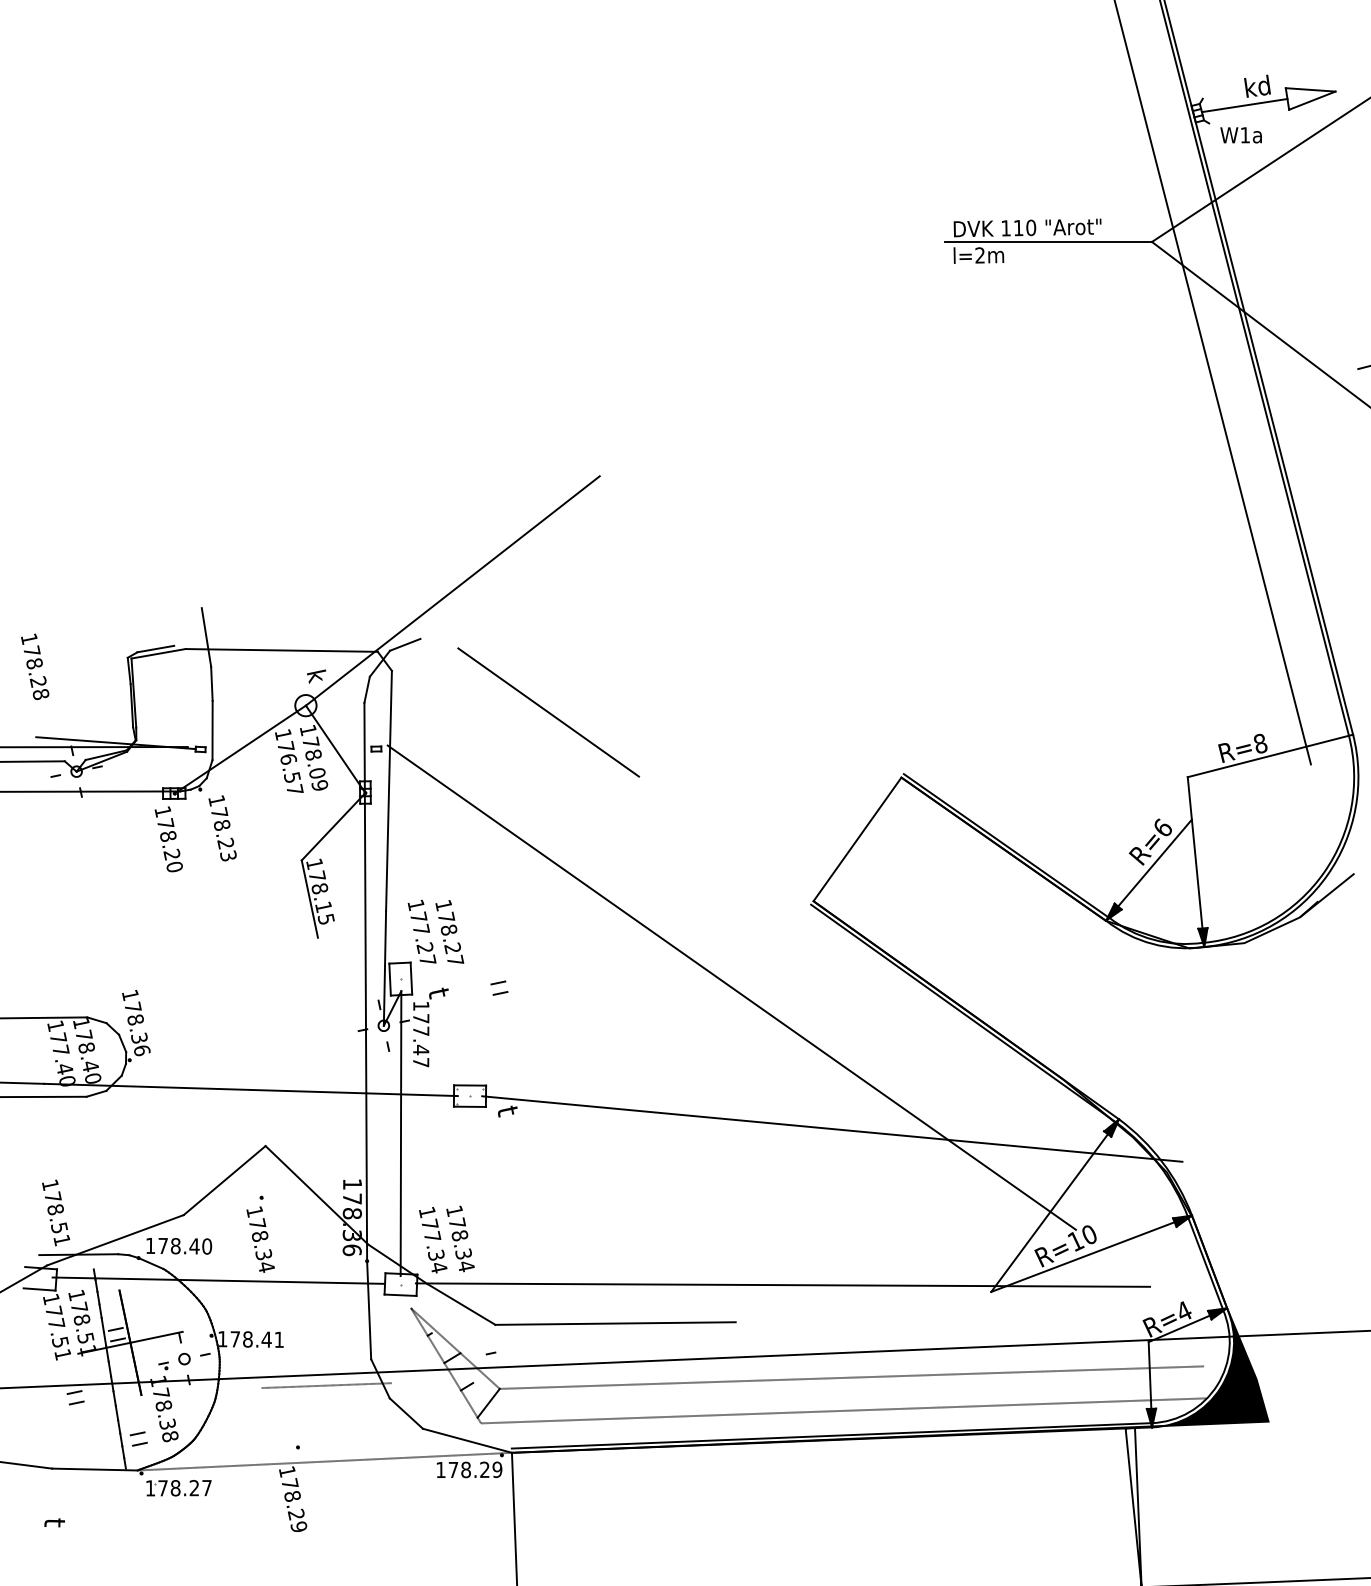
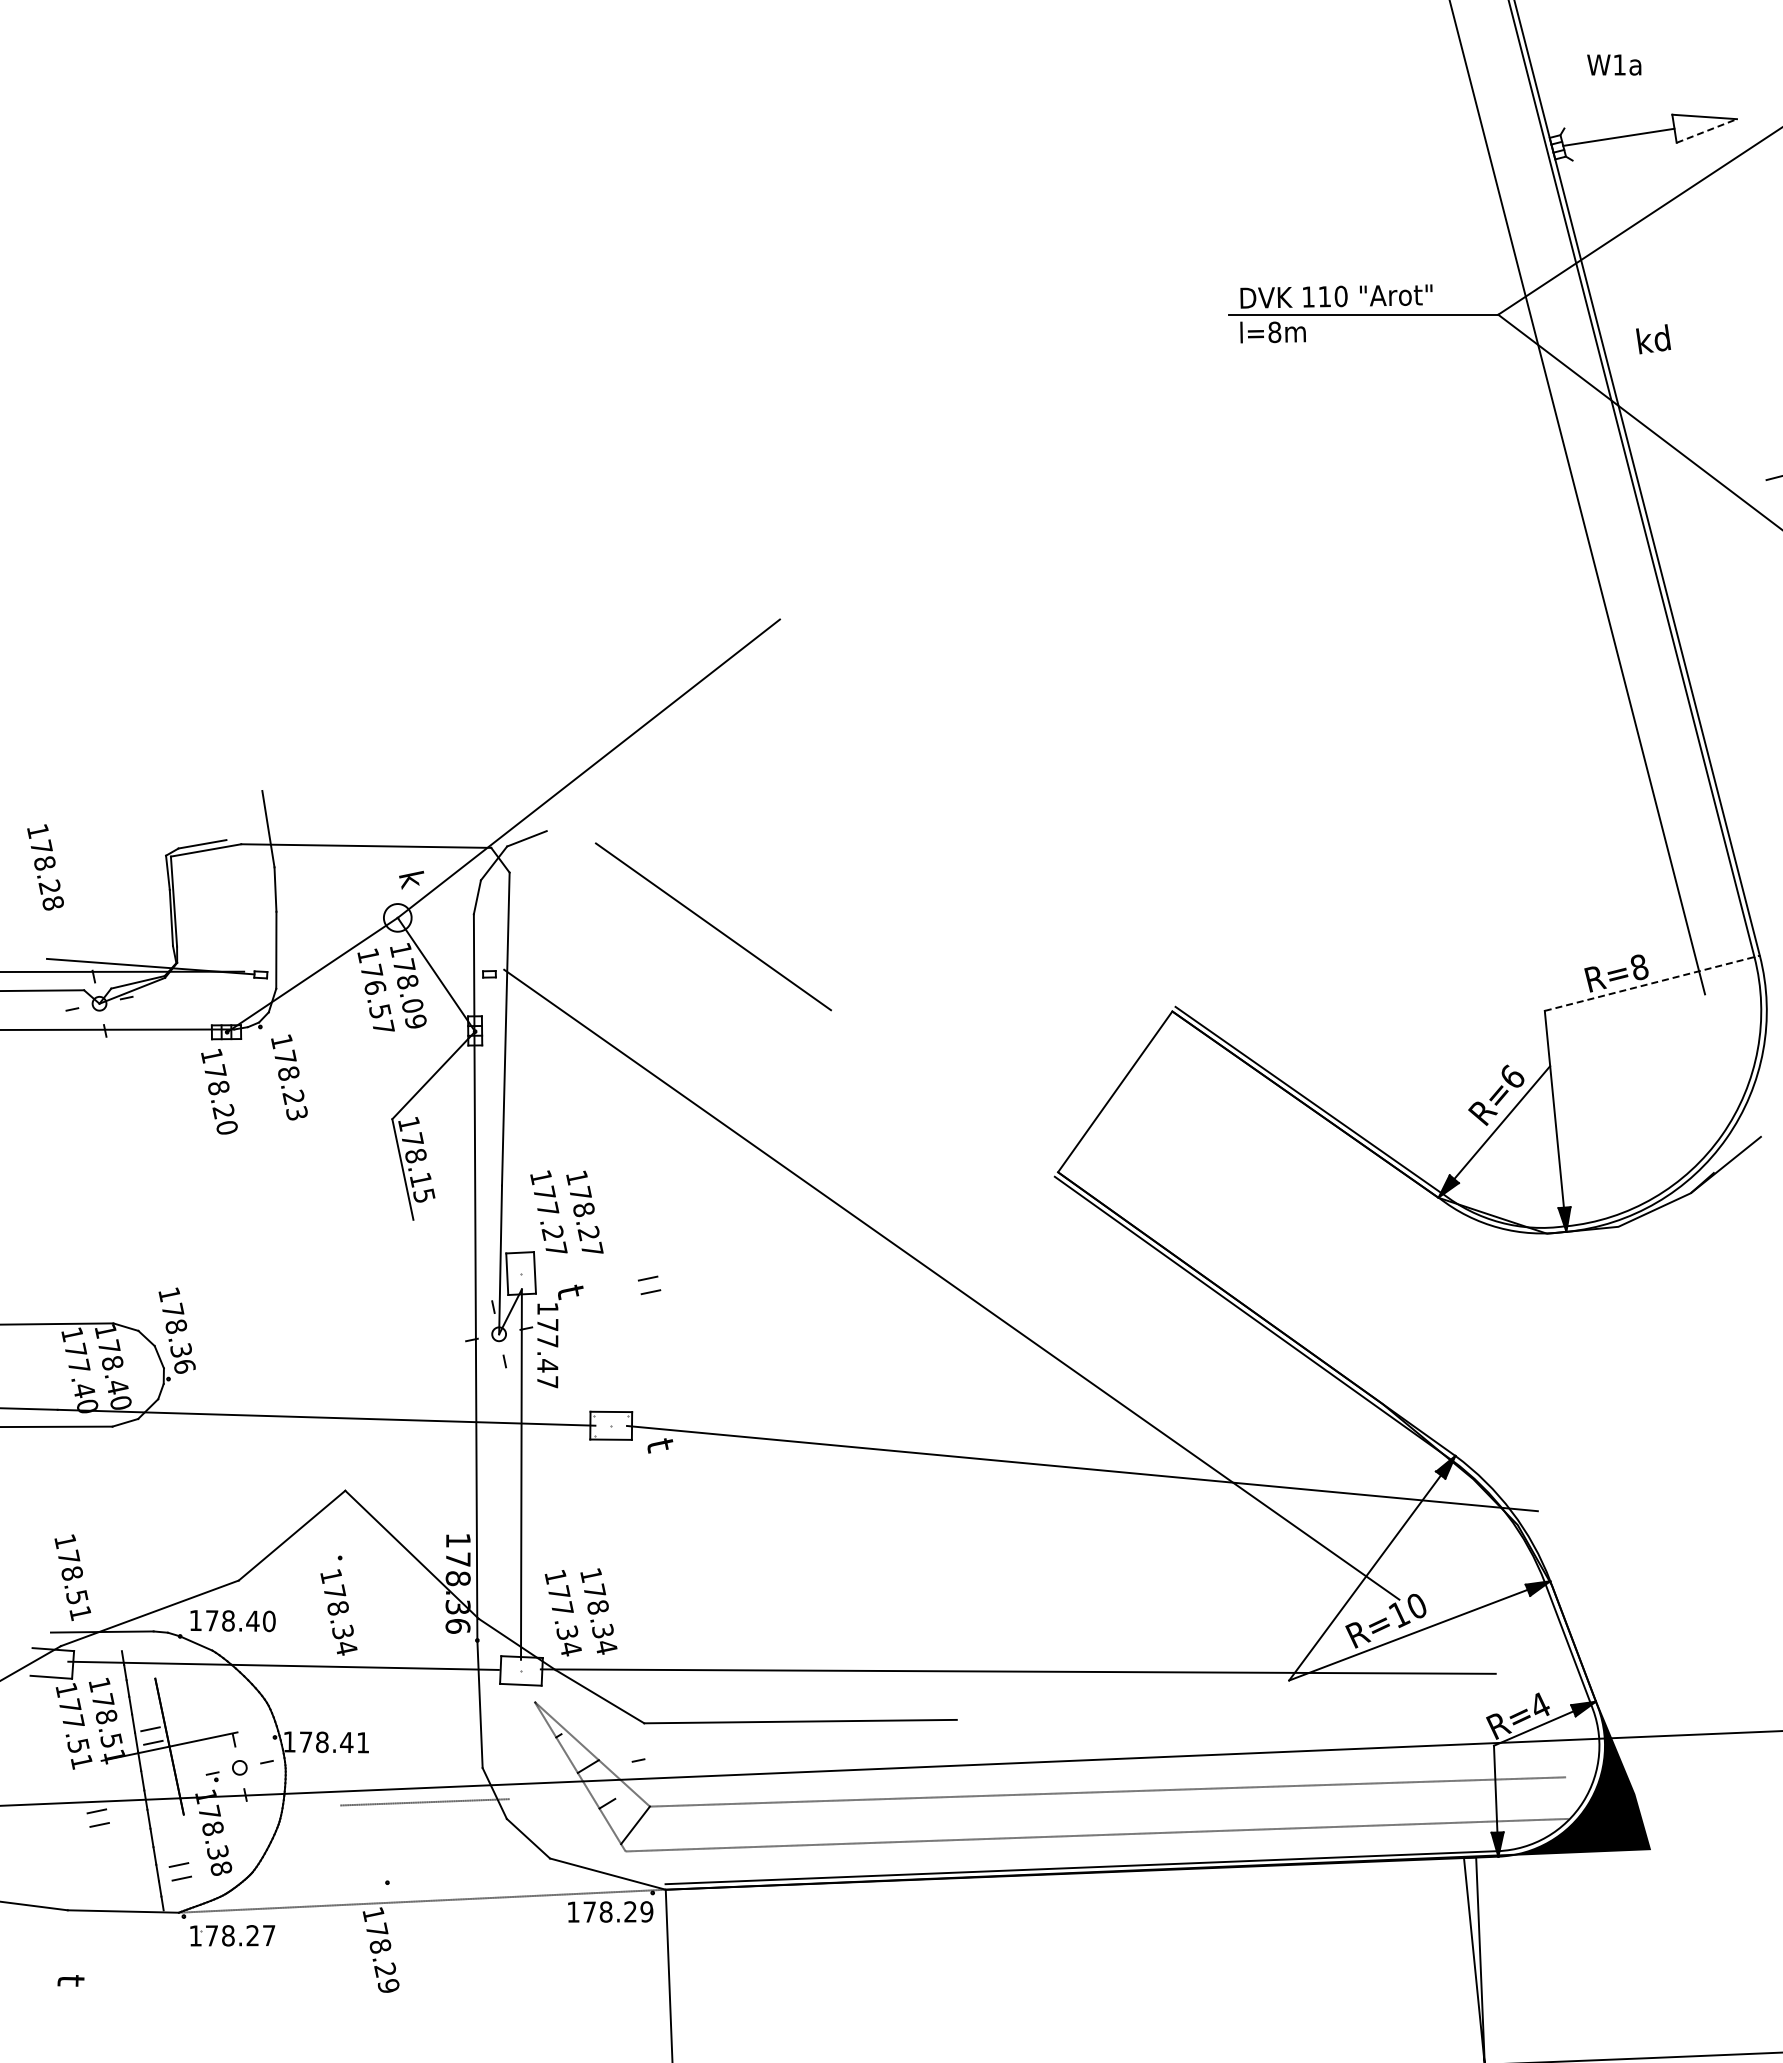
text: (1257, 86) -> (1653, 339), moved
line: (1312, 100) -> (1707, 130), solid -> dashed
text: (1241, 134) -> (1614, 64), moved
text: (979, 255) -> (1274, 332), l=2m -> l=8m
line: (1270, 756) -> (1652, 983), solid -> dashed

